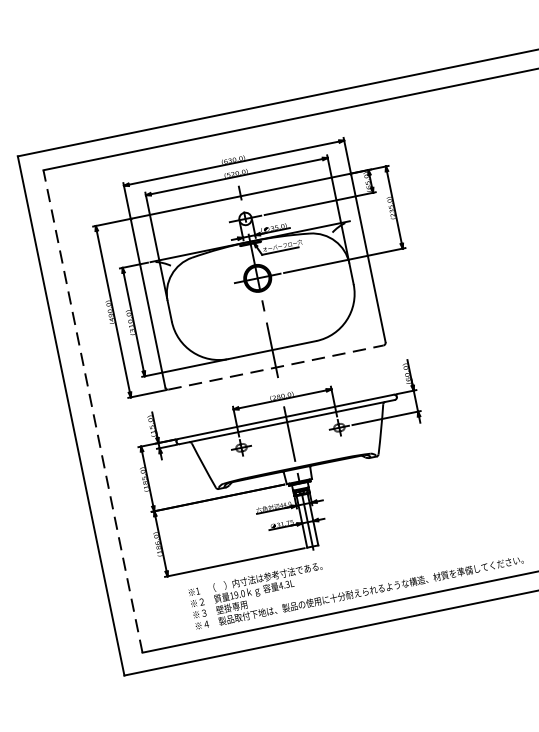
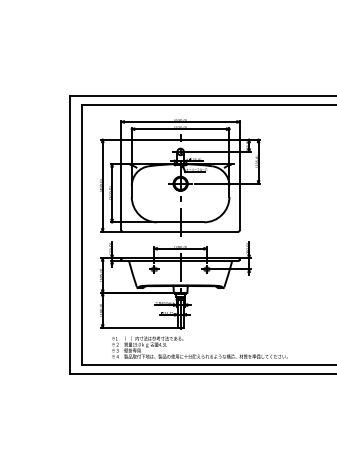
line: (275, 367) -> (180, 231), dashed -> solid
line: (92, 410) -> (81, 234), dashed -> solid

